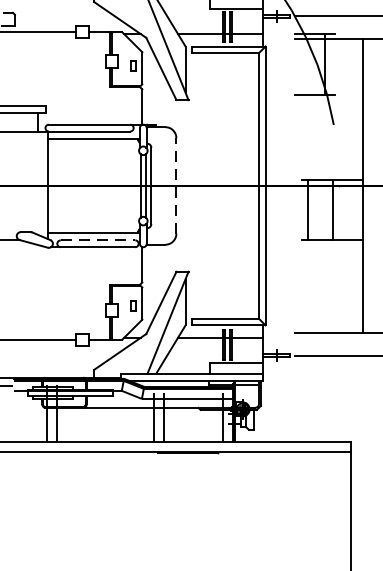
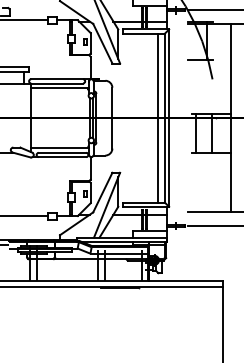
line: (176, 184) -> (112, 117), dashed -> solid
line: (247, 184) -> (157, 117), added
line: (97, 239) -> (62, 152), dashed -> solid

